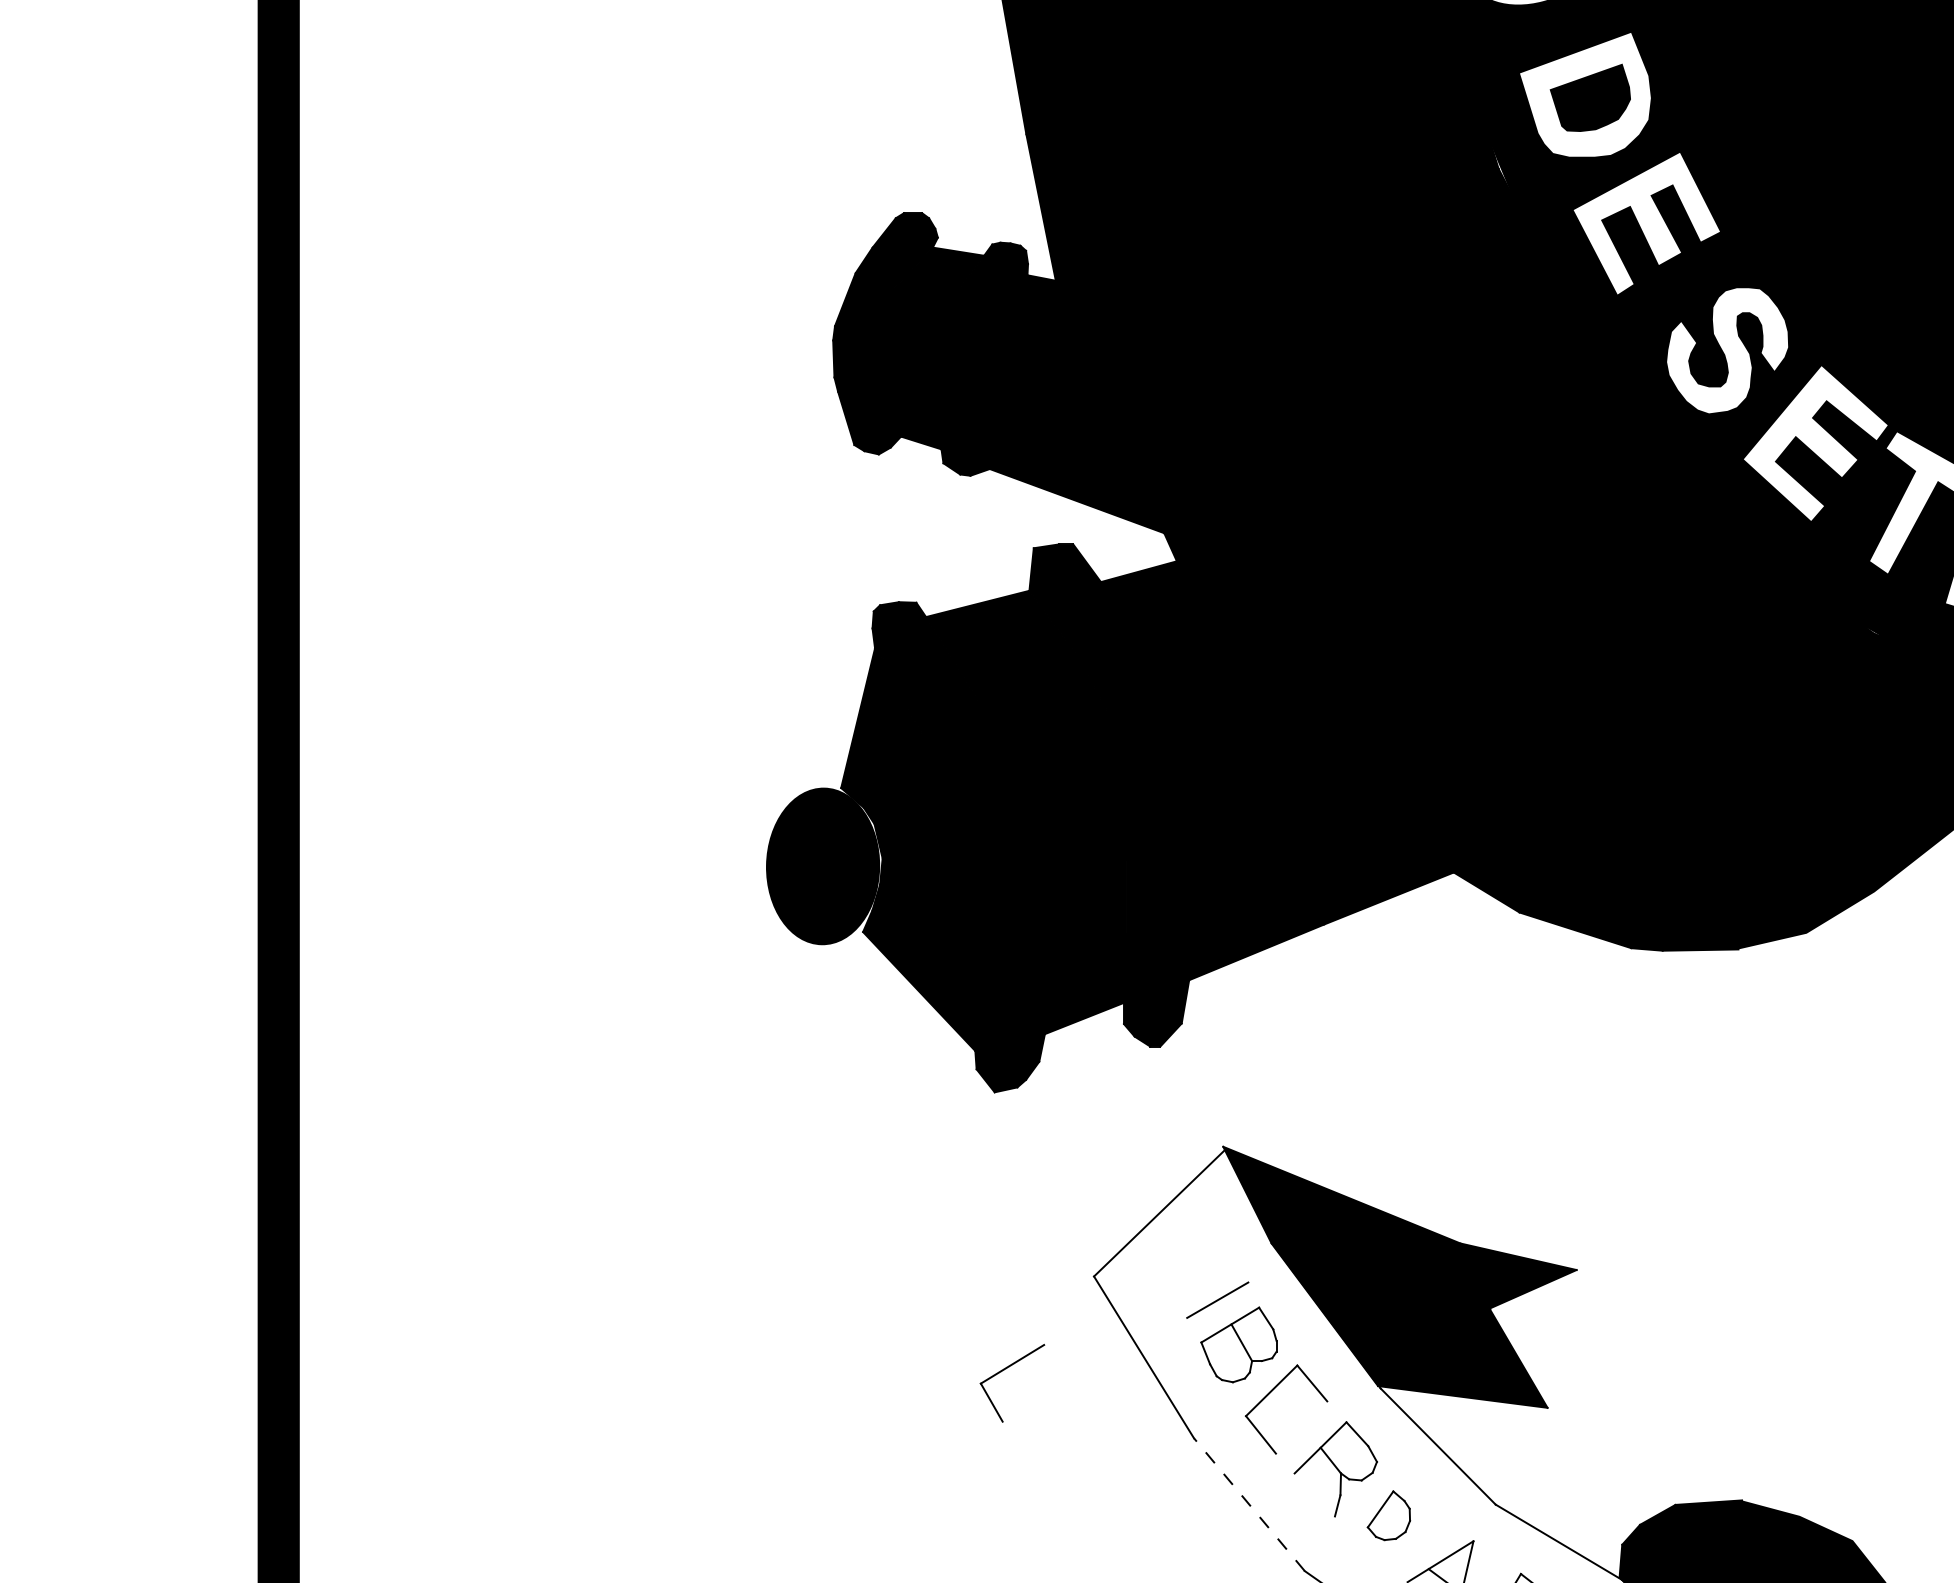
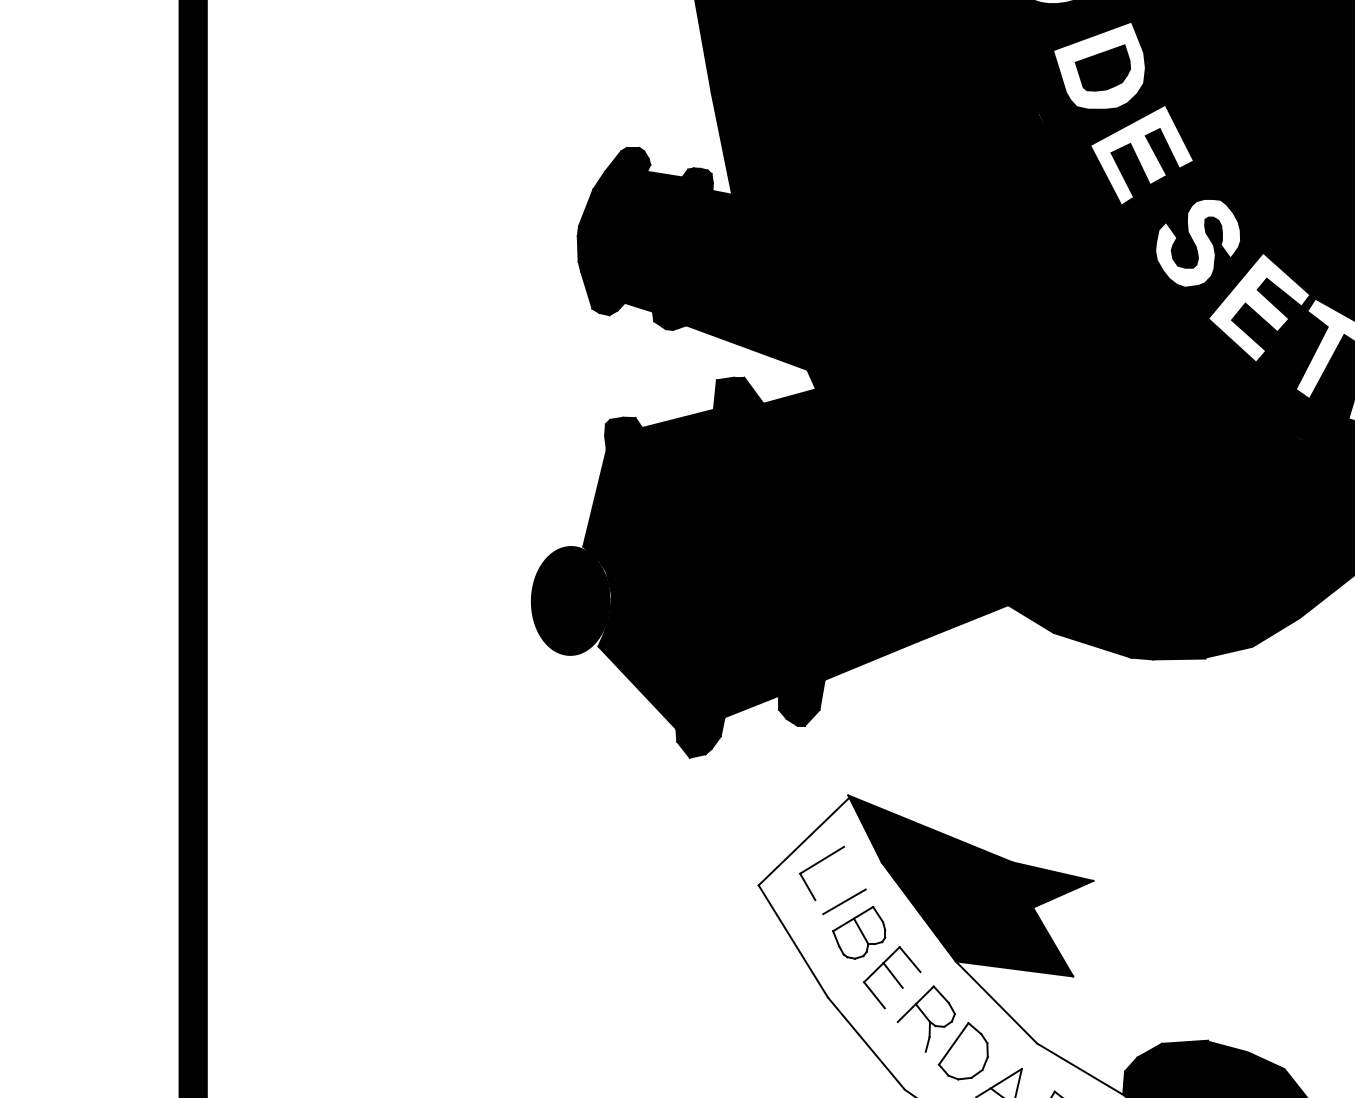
part: (1005, 1370) -> (817, 864), moved
line: (1286, 1406) -> (892, 975), added
line: (1249, 1504) -> (866, 1043), dashed -> solid
part: (1387, 1516) -> (962, 1051), size x1.67

